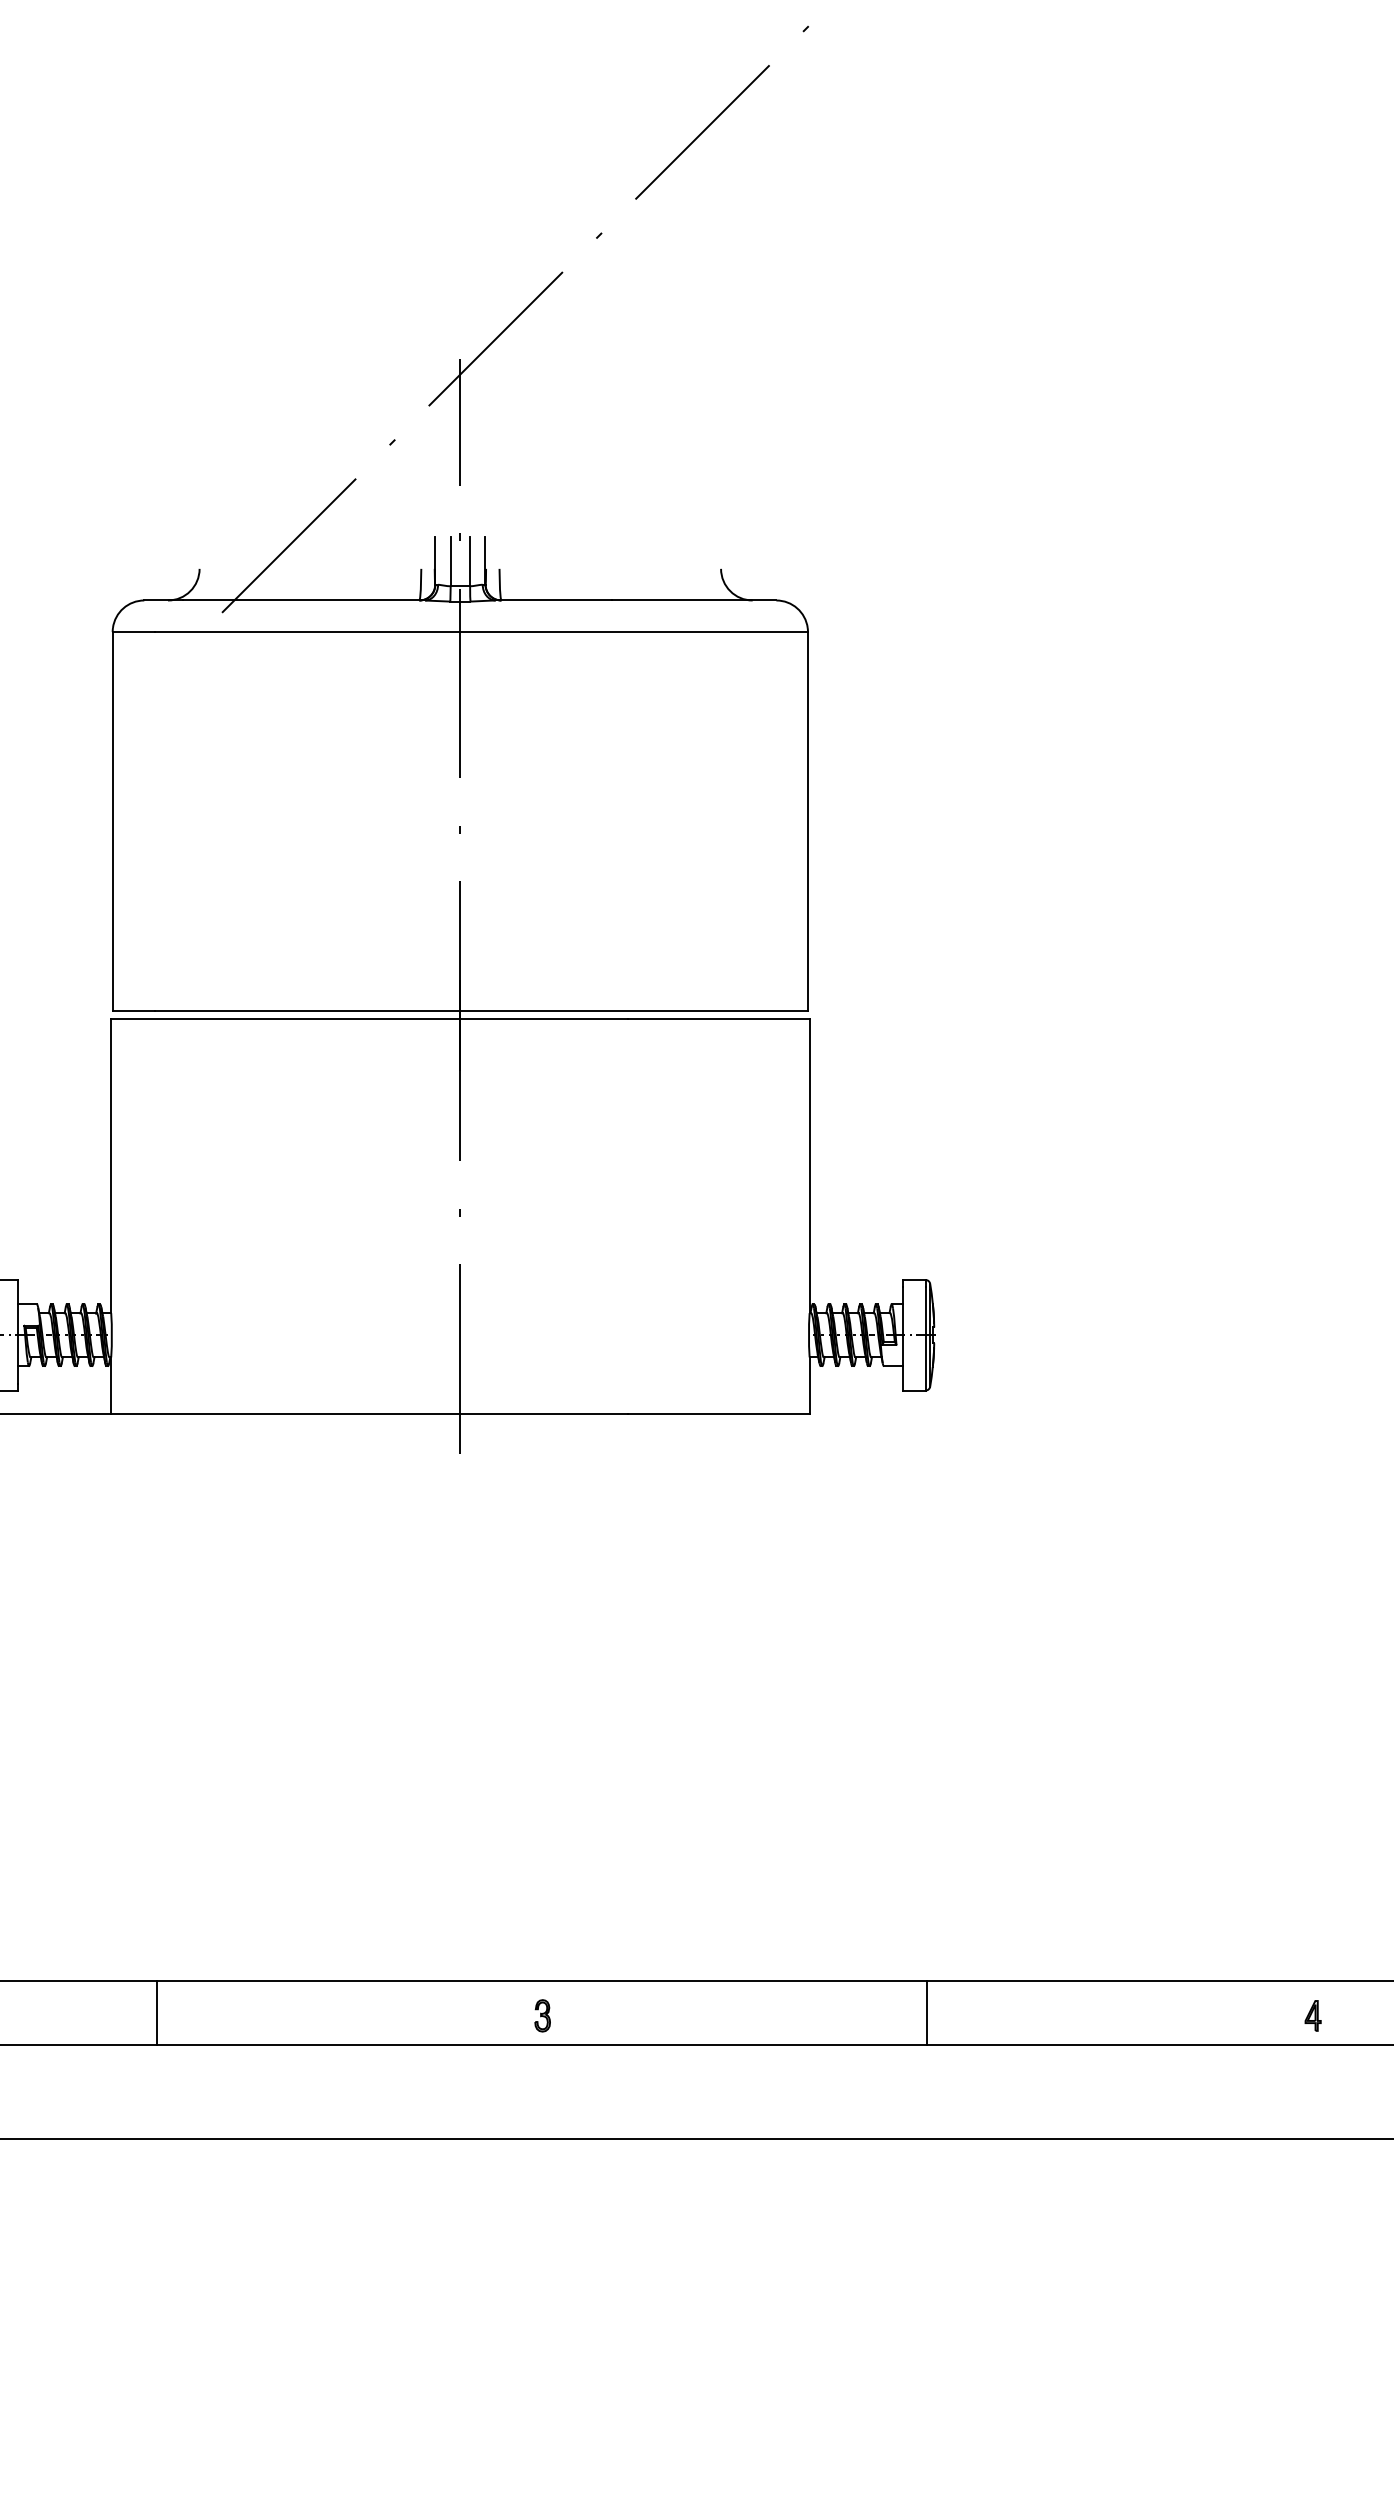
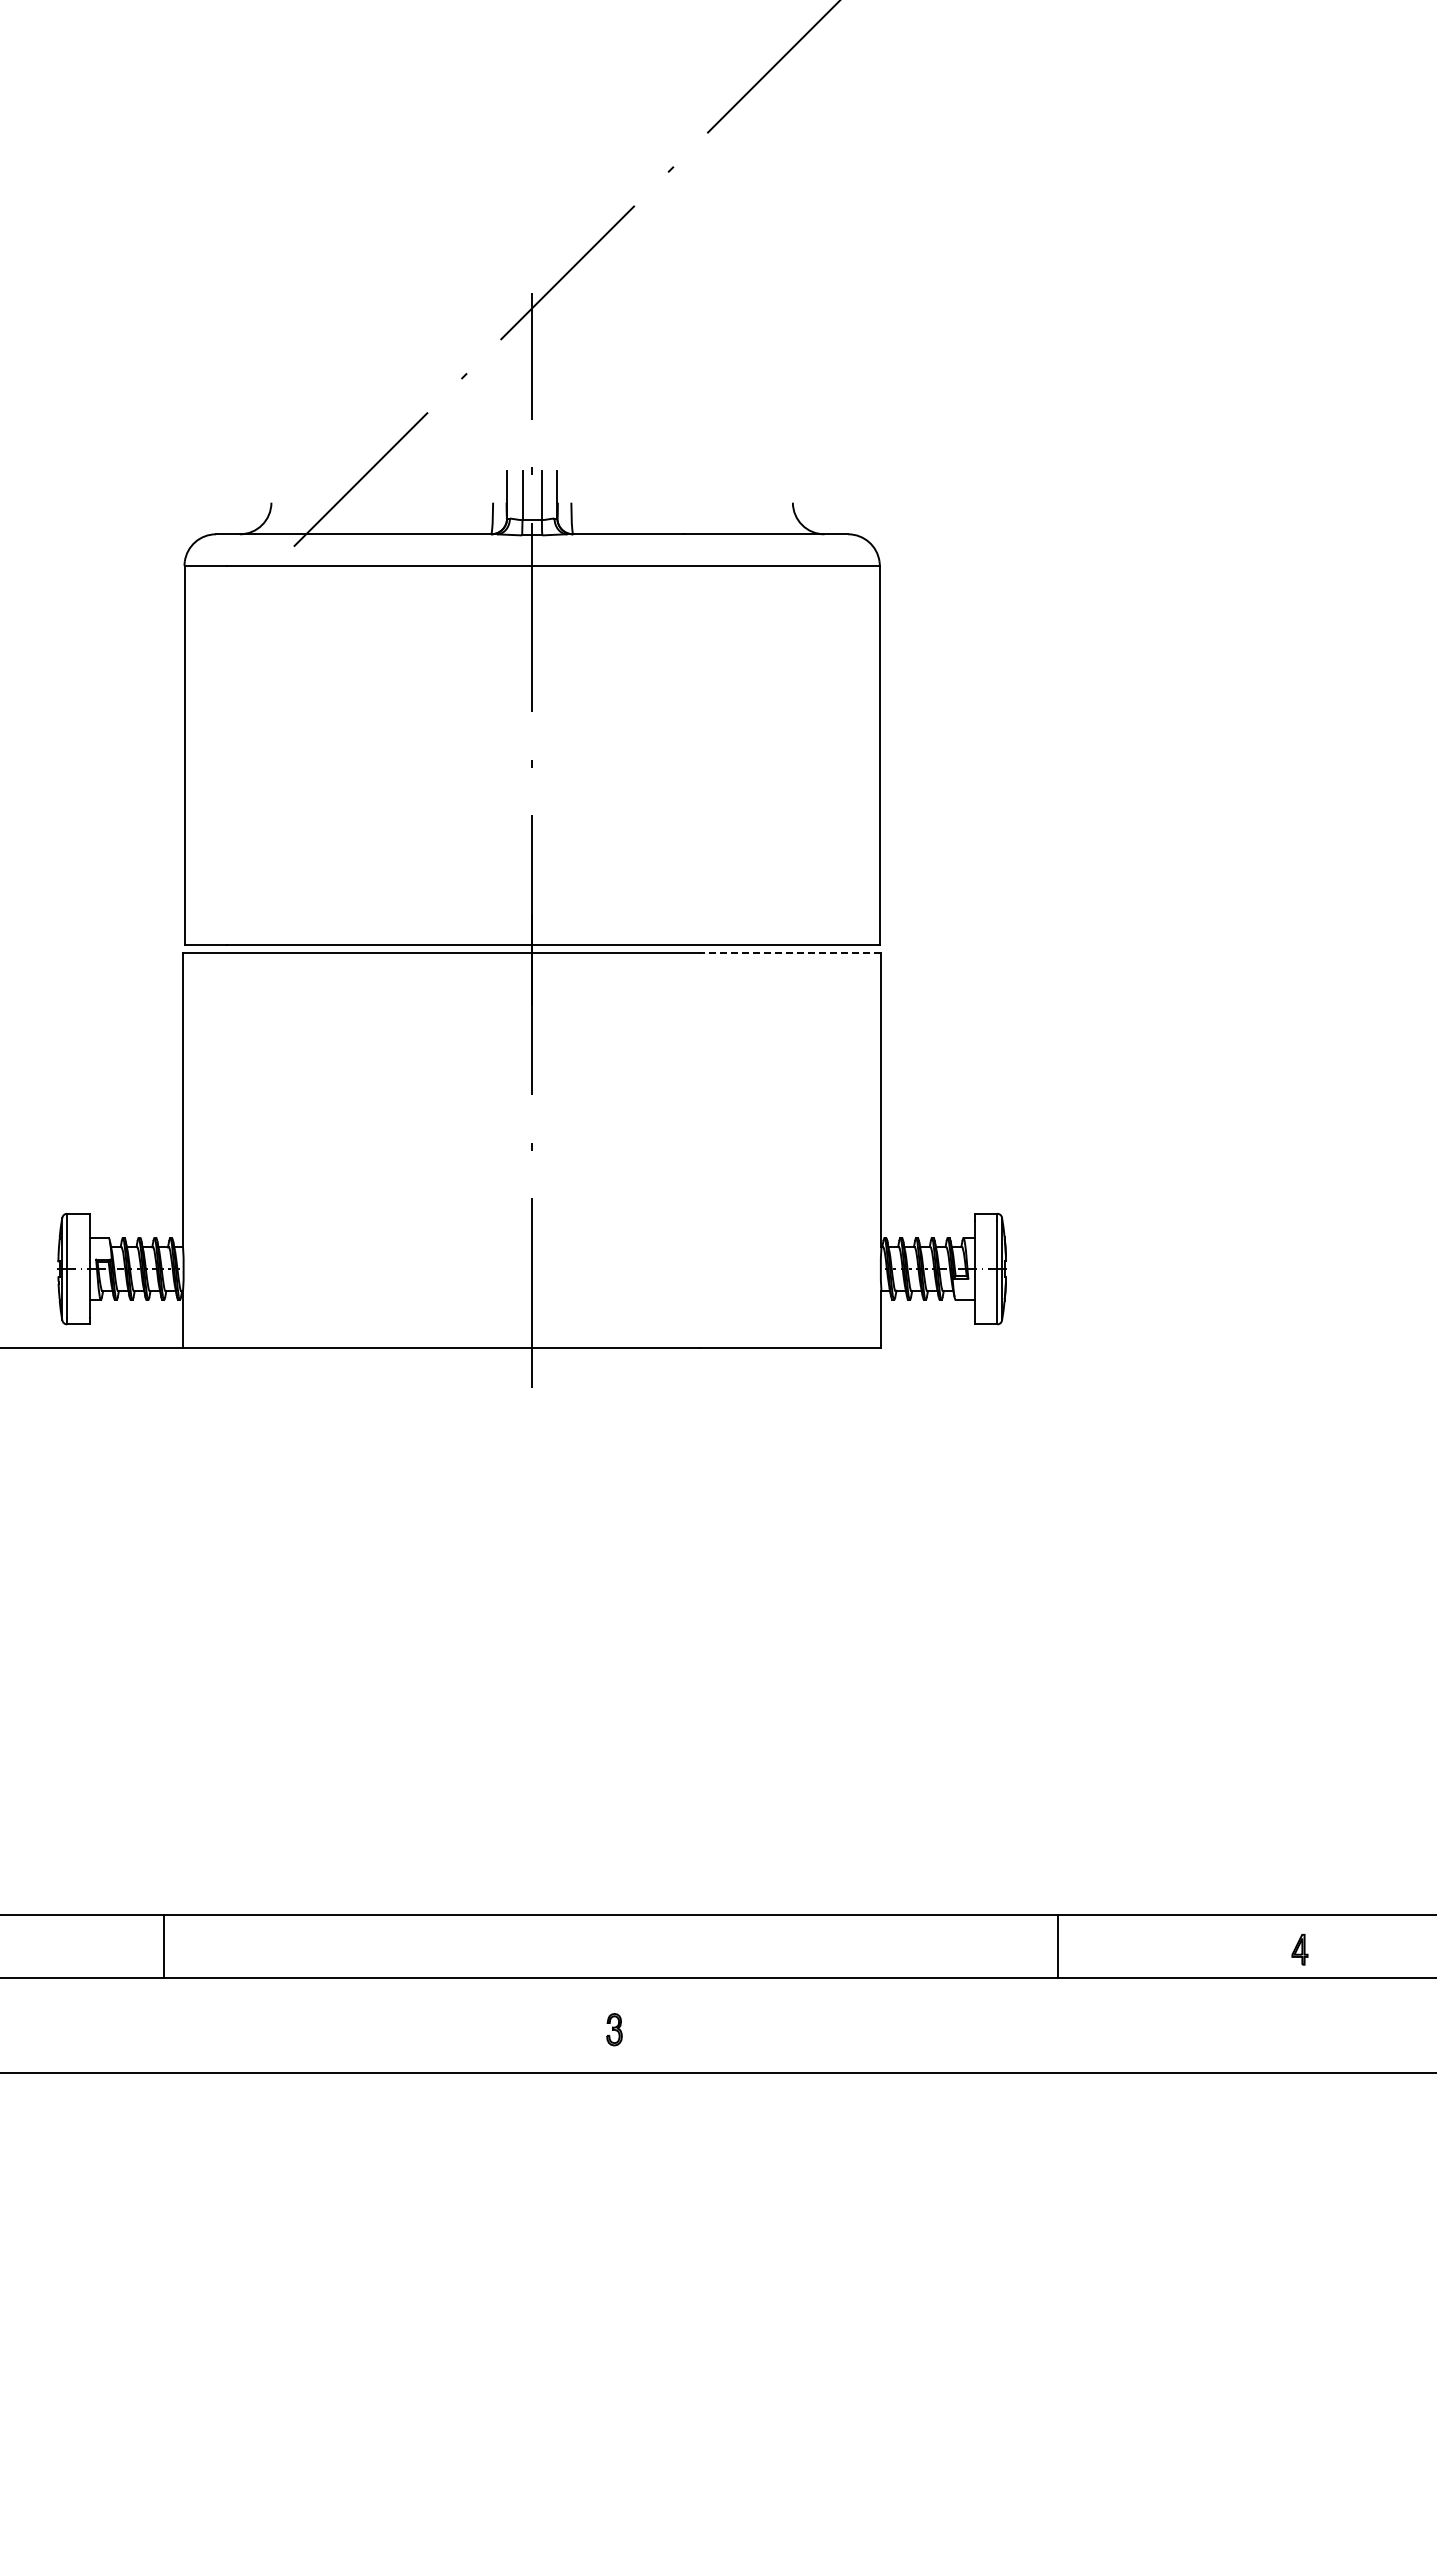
line: (718, 1019) -> (790, 953), solid -> dashed
line: (156, 2012) -> (163, 1946), moved
line: (927, 2012) -> (1058, 1946), moved
part: (542, 2015) -> (614, 2029), moved
part: (1312, 2015) -> (1299, 1949), moved

